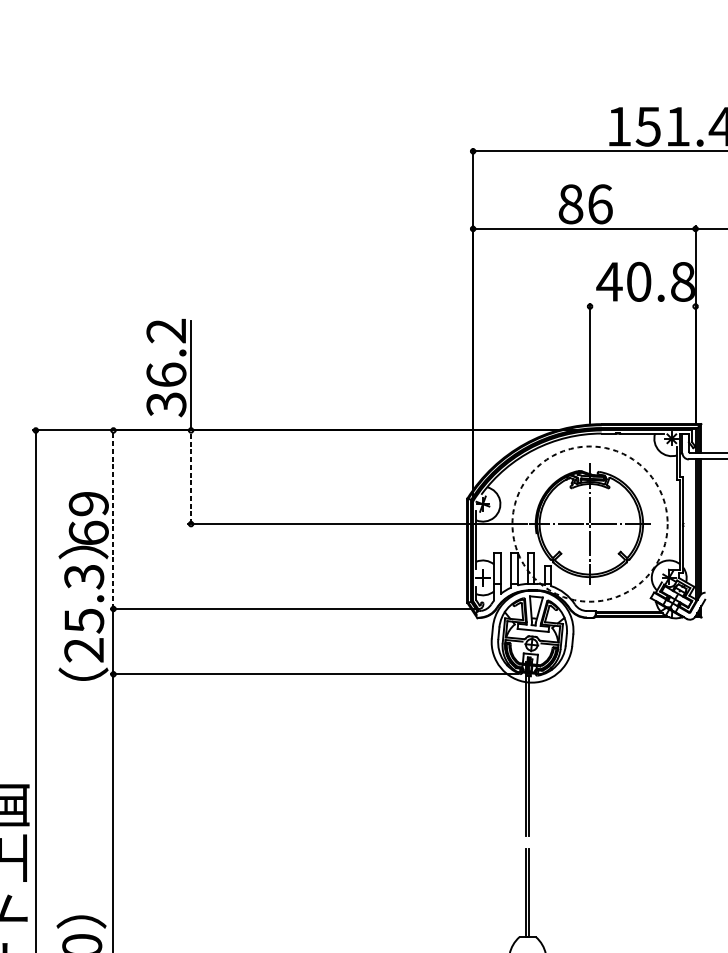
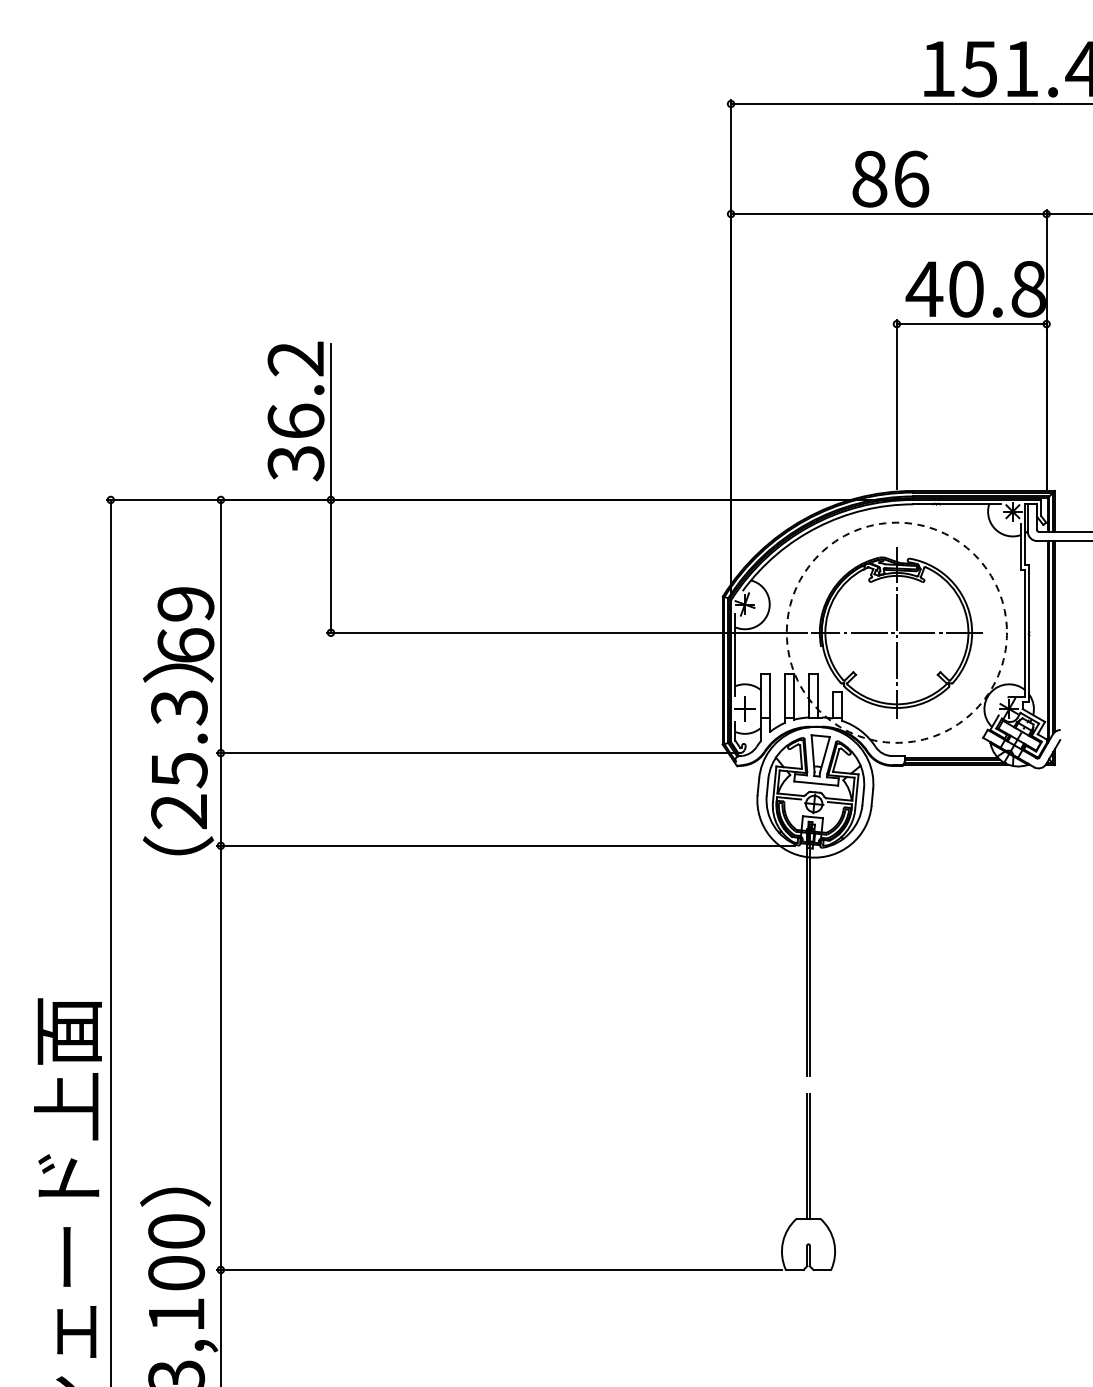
line: (642, 306) -> (971, 324), added
line: (190, 476) -> (330, 565), dashed -> solid
line: (113, 519) -> (220, 626), dashed -> solid

